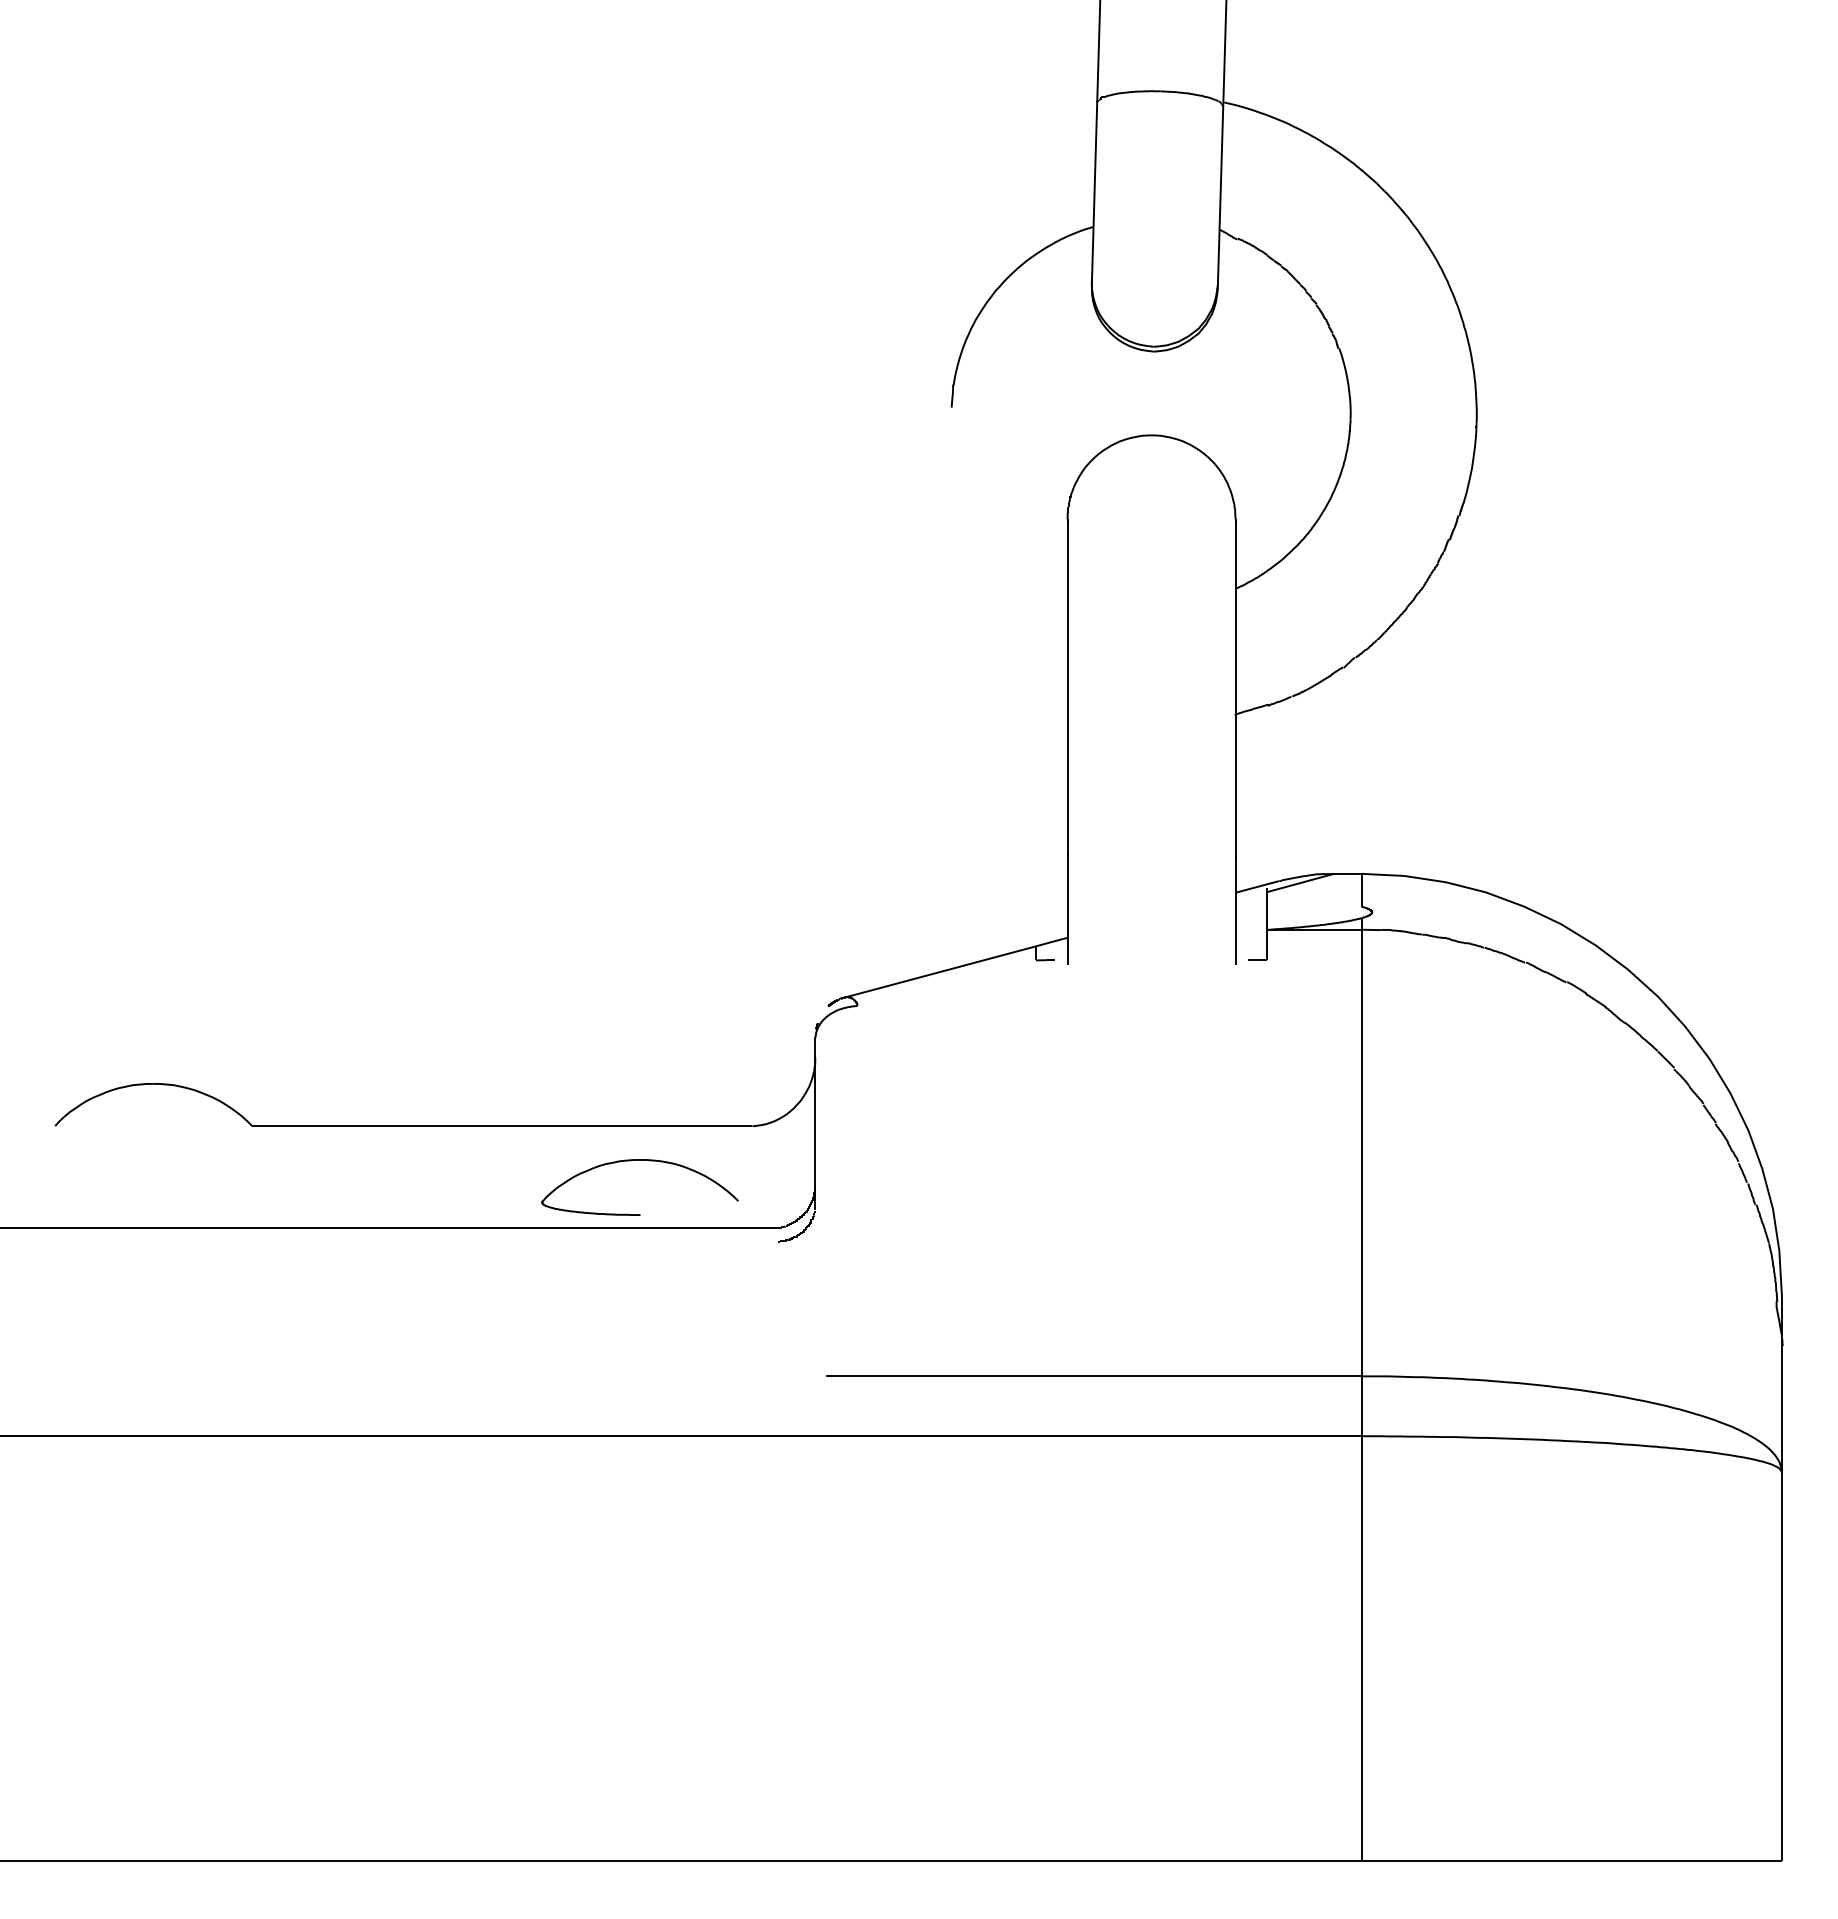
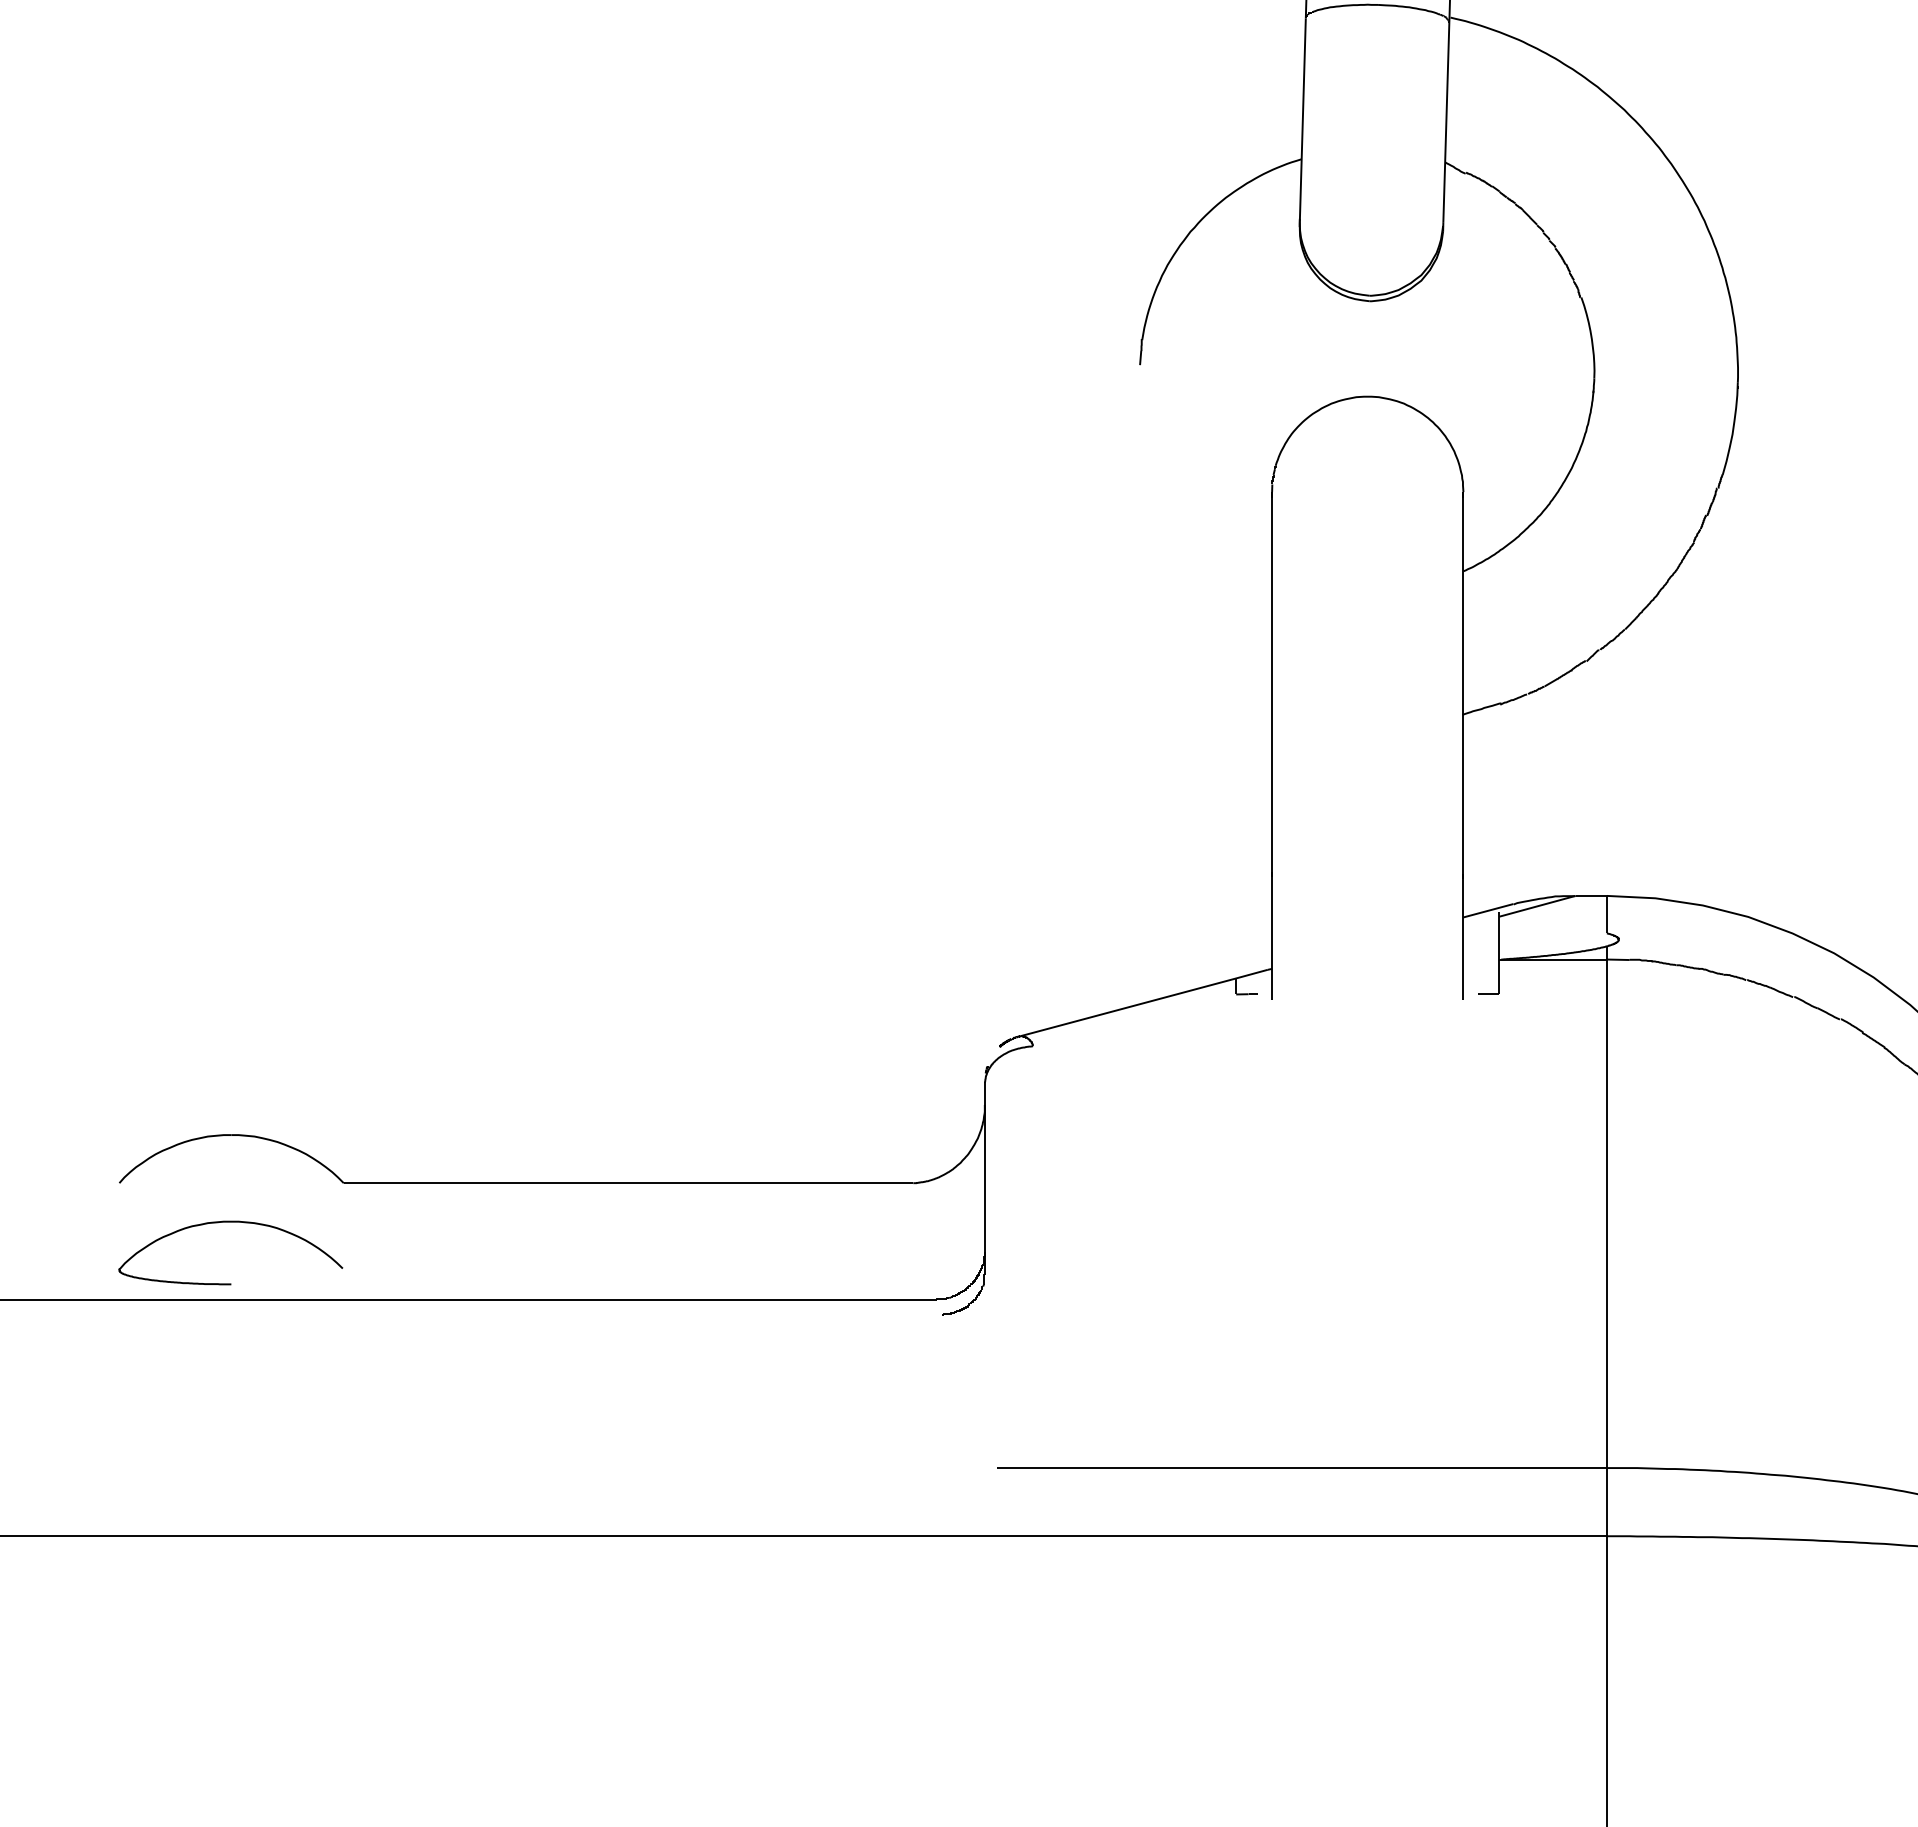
part: (639, 1160) -> (230, 1222), moved

